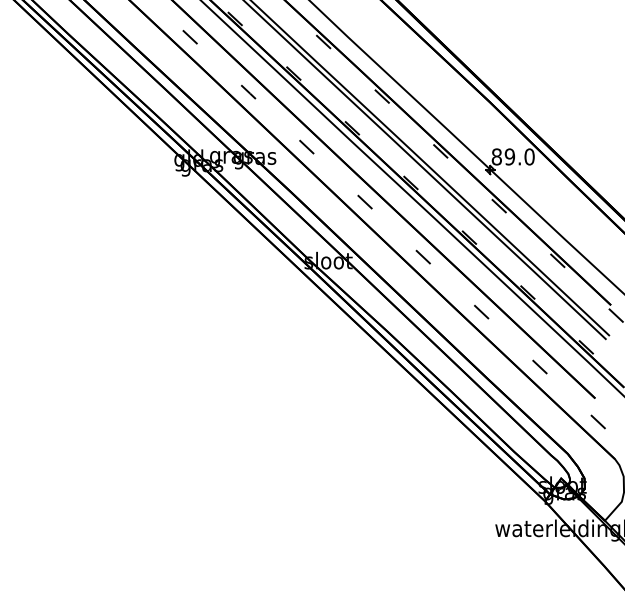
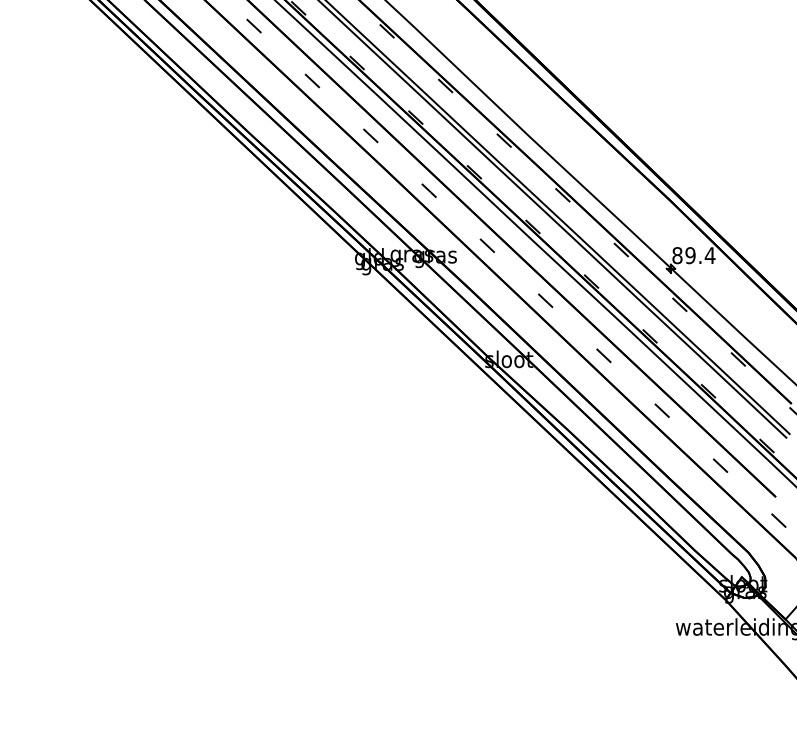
text: (528, 156) -> (709, 255), 89.0 -> 89.4

